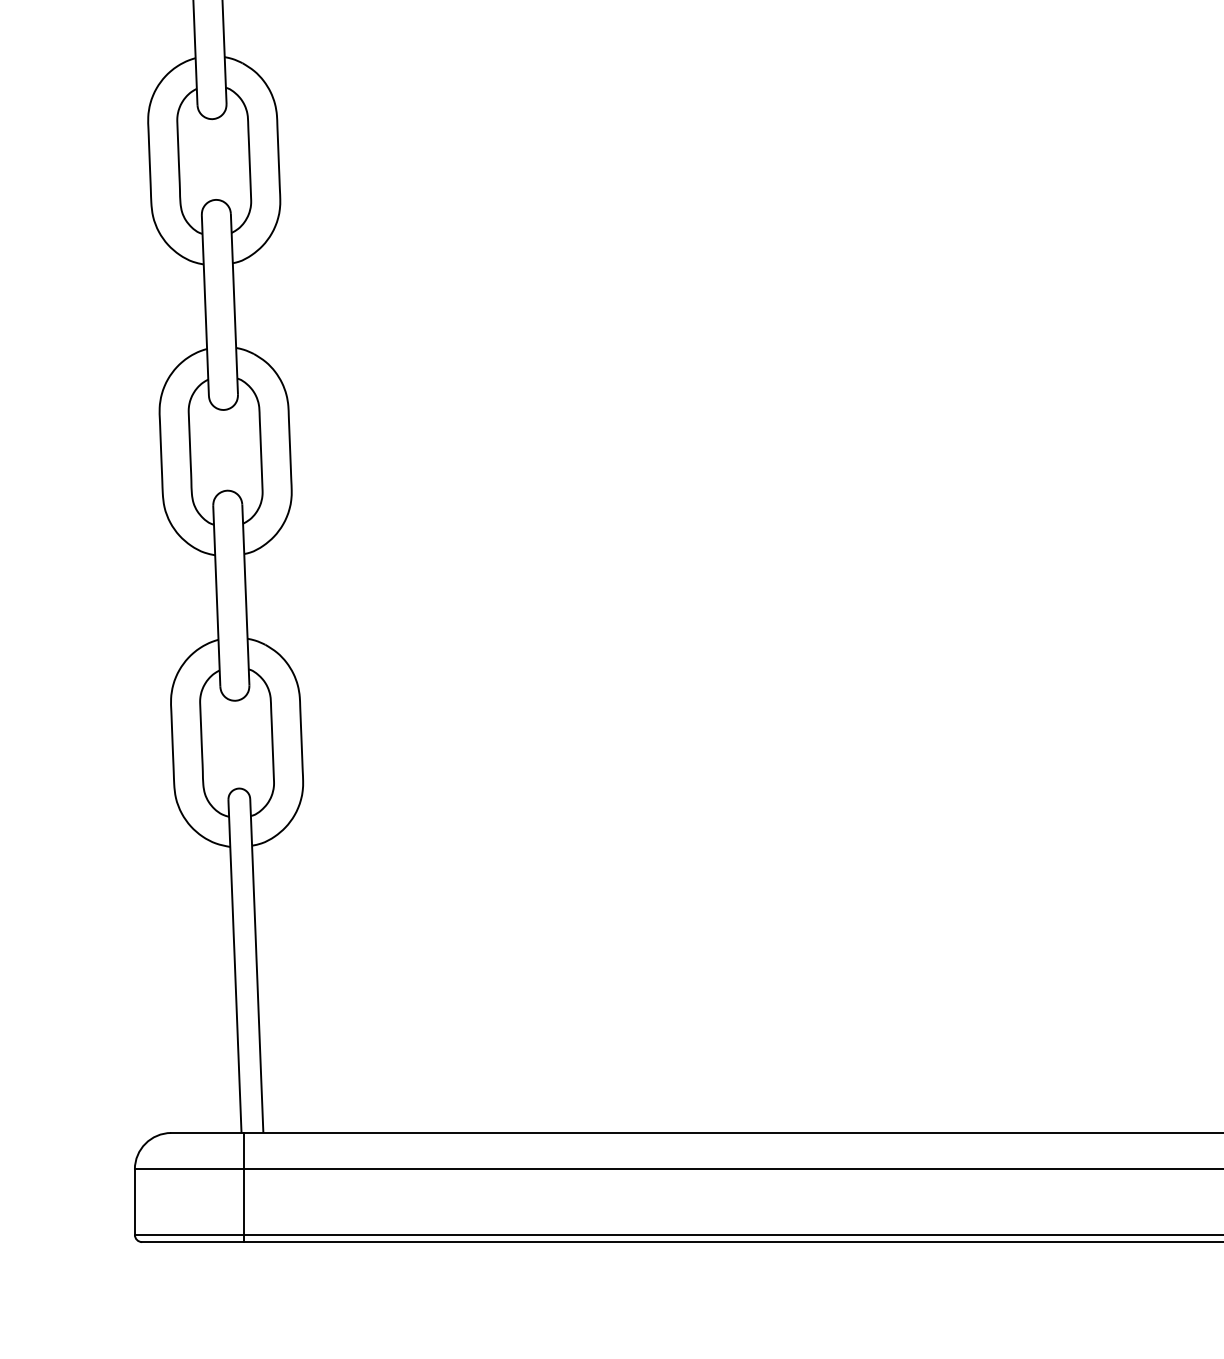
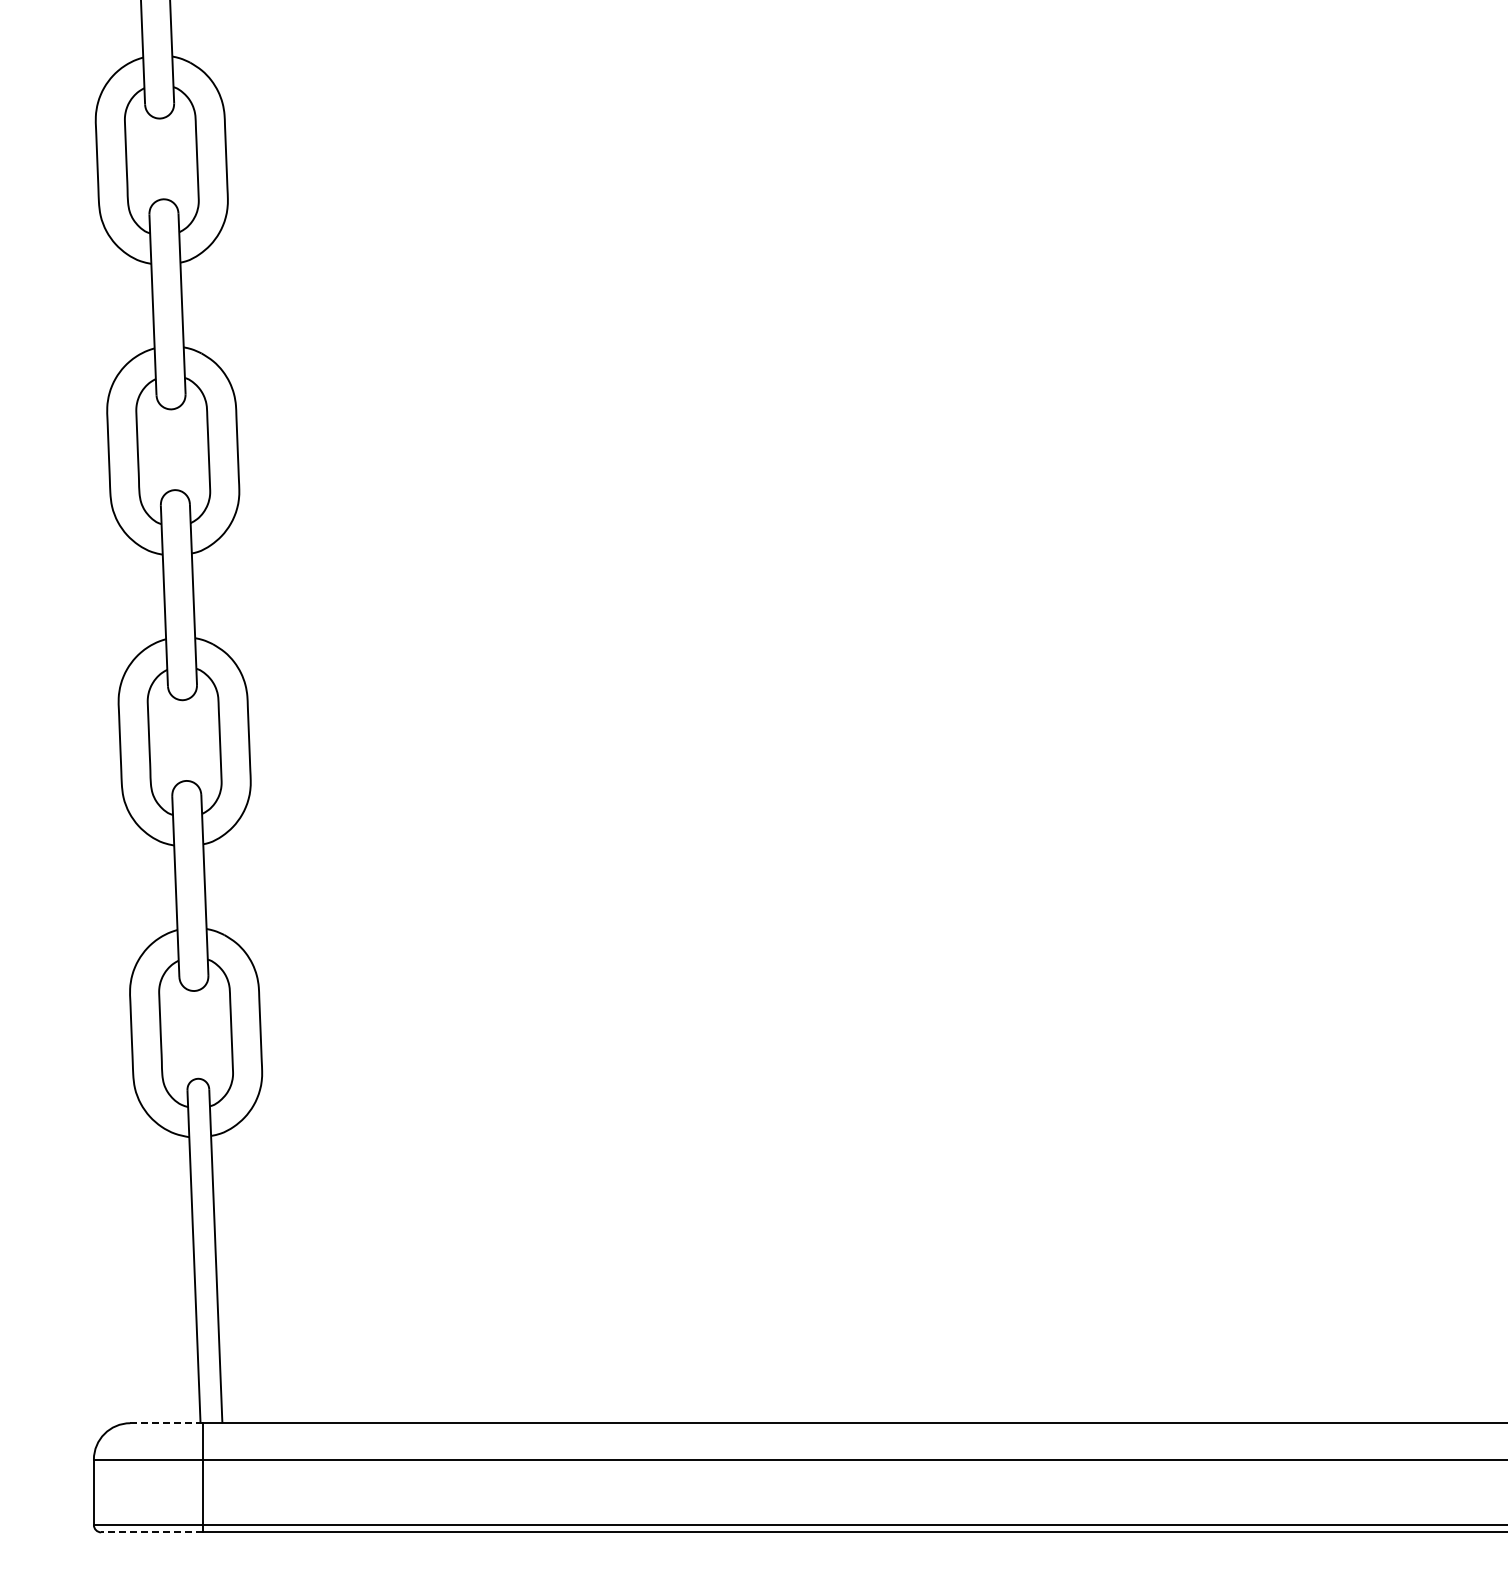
line: (208, 1133) -> (167, 1423), solid -> dashed
line: (193, 1242) -> (152, 1532), solid -> dashed

